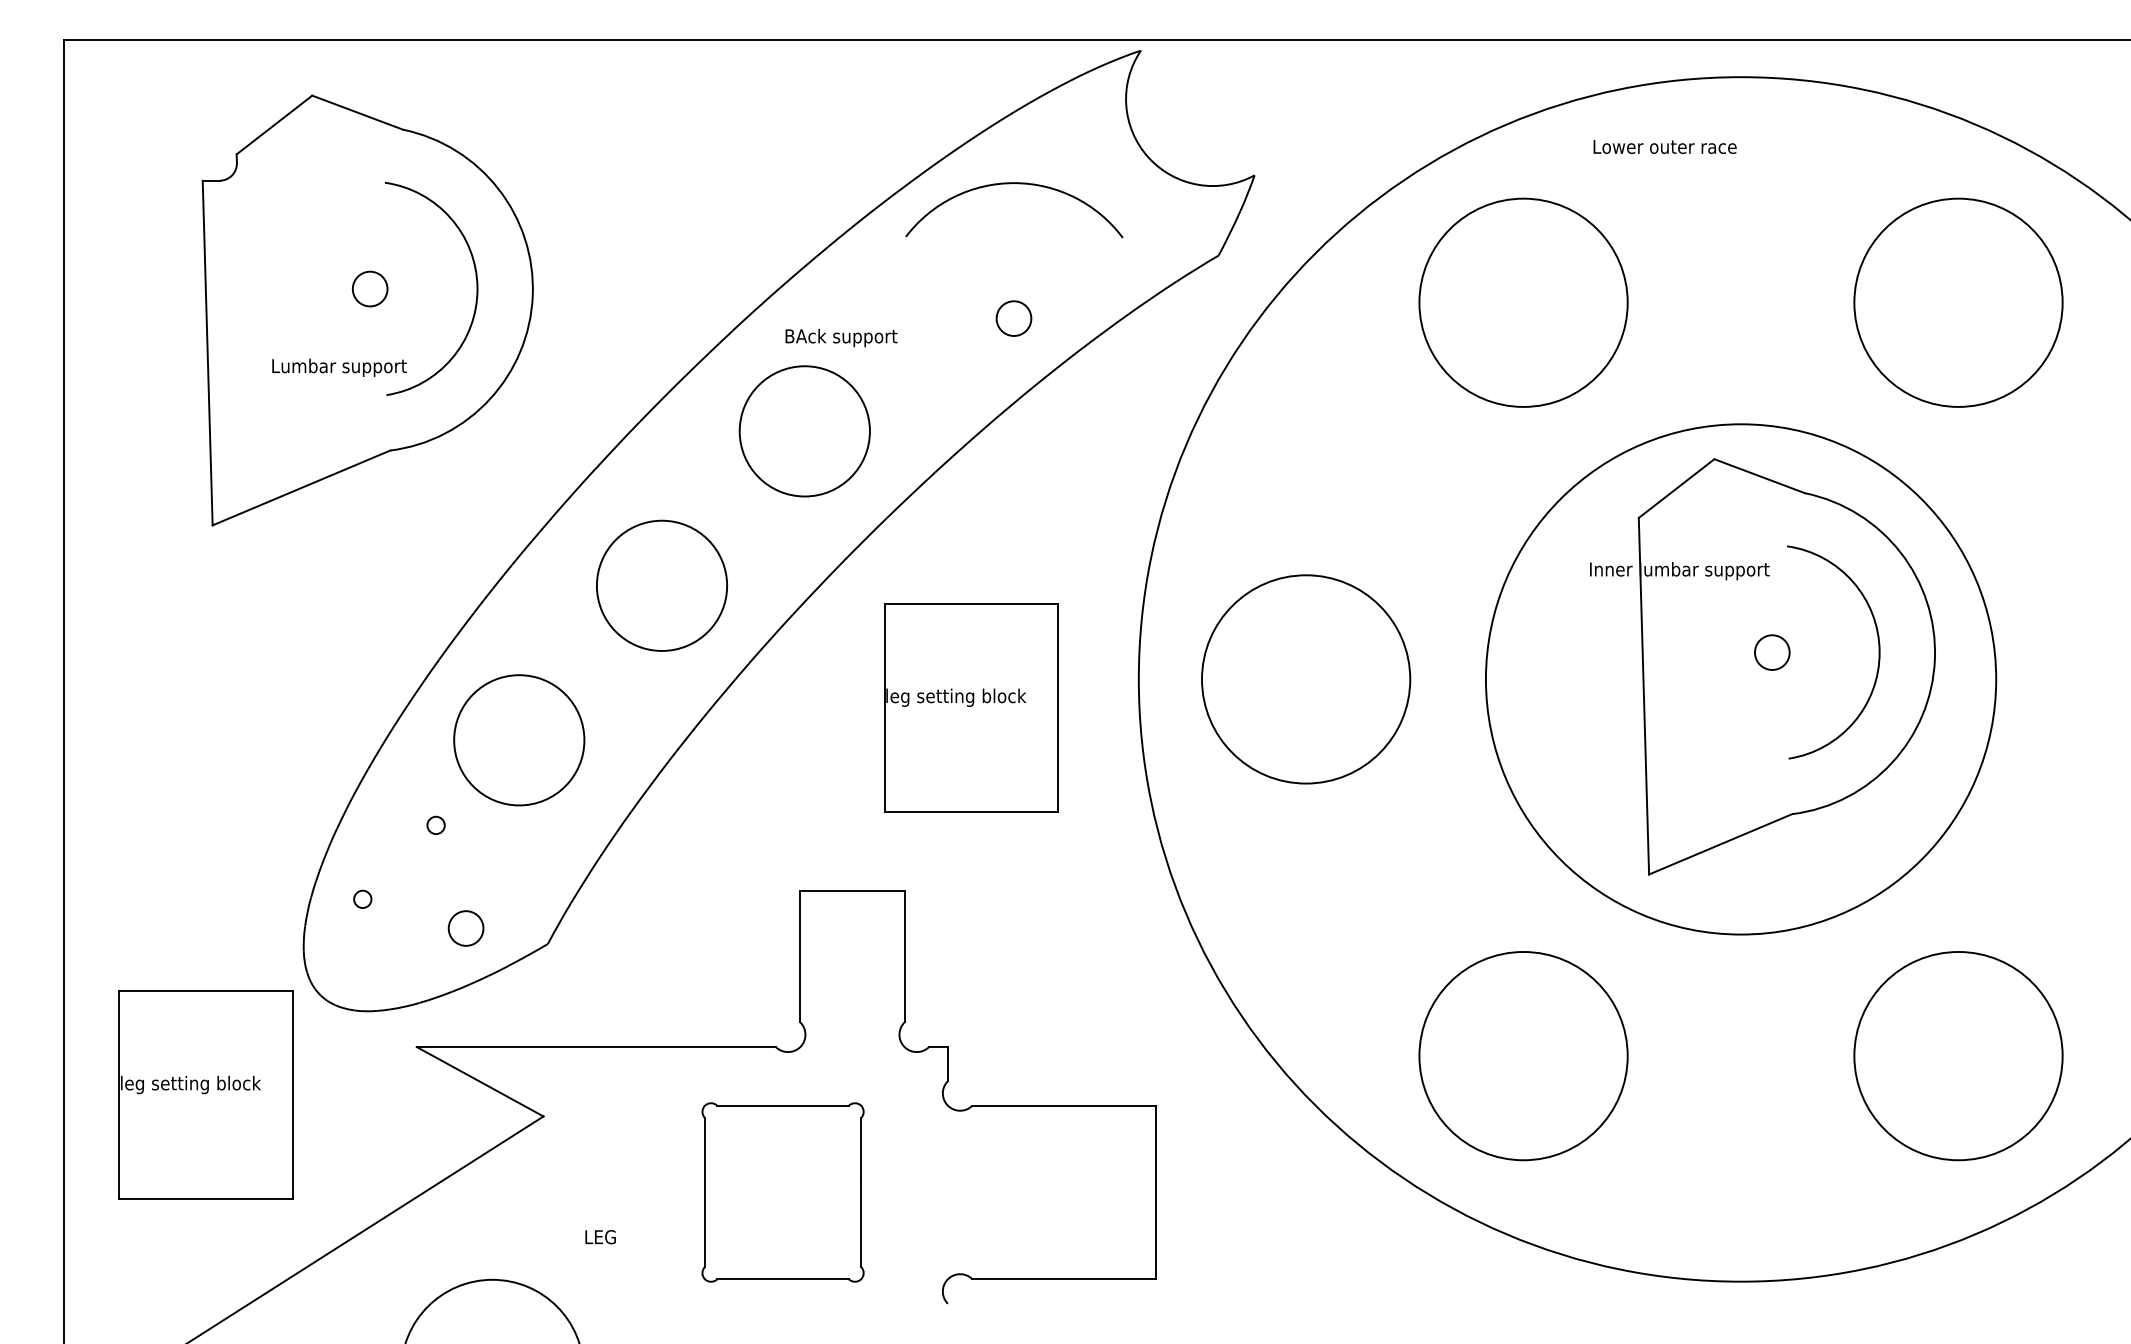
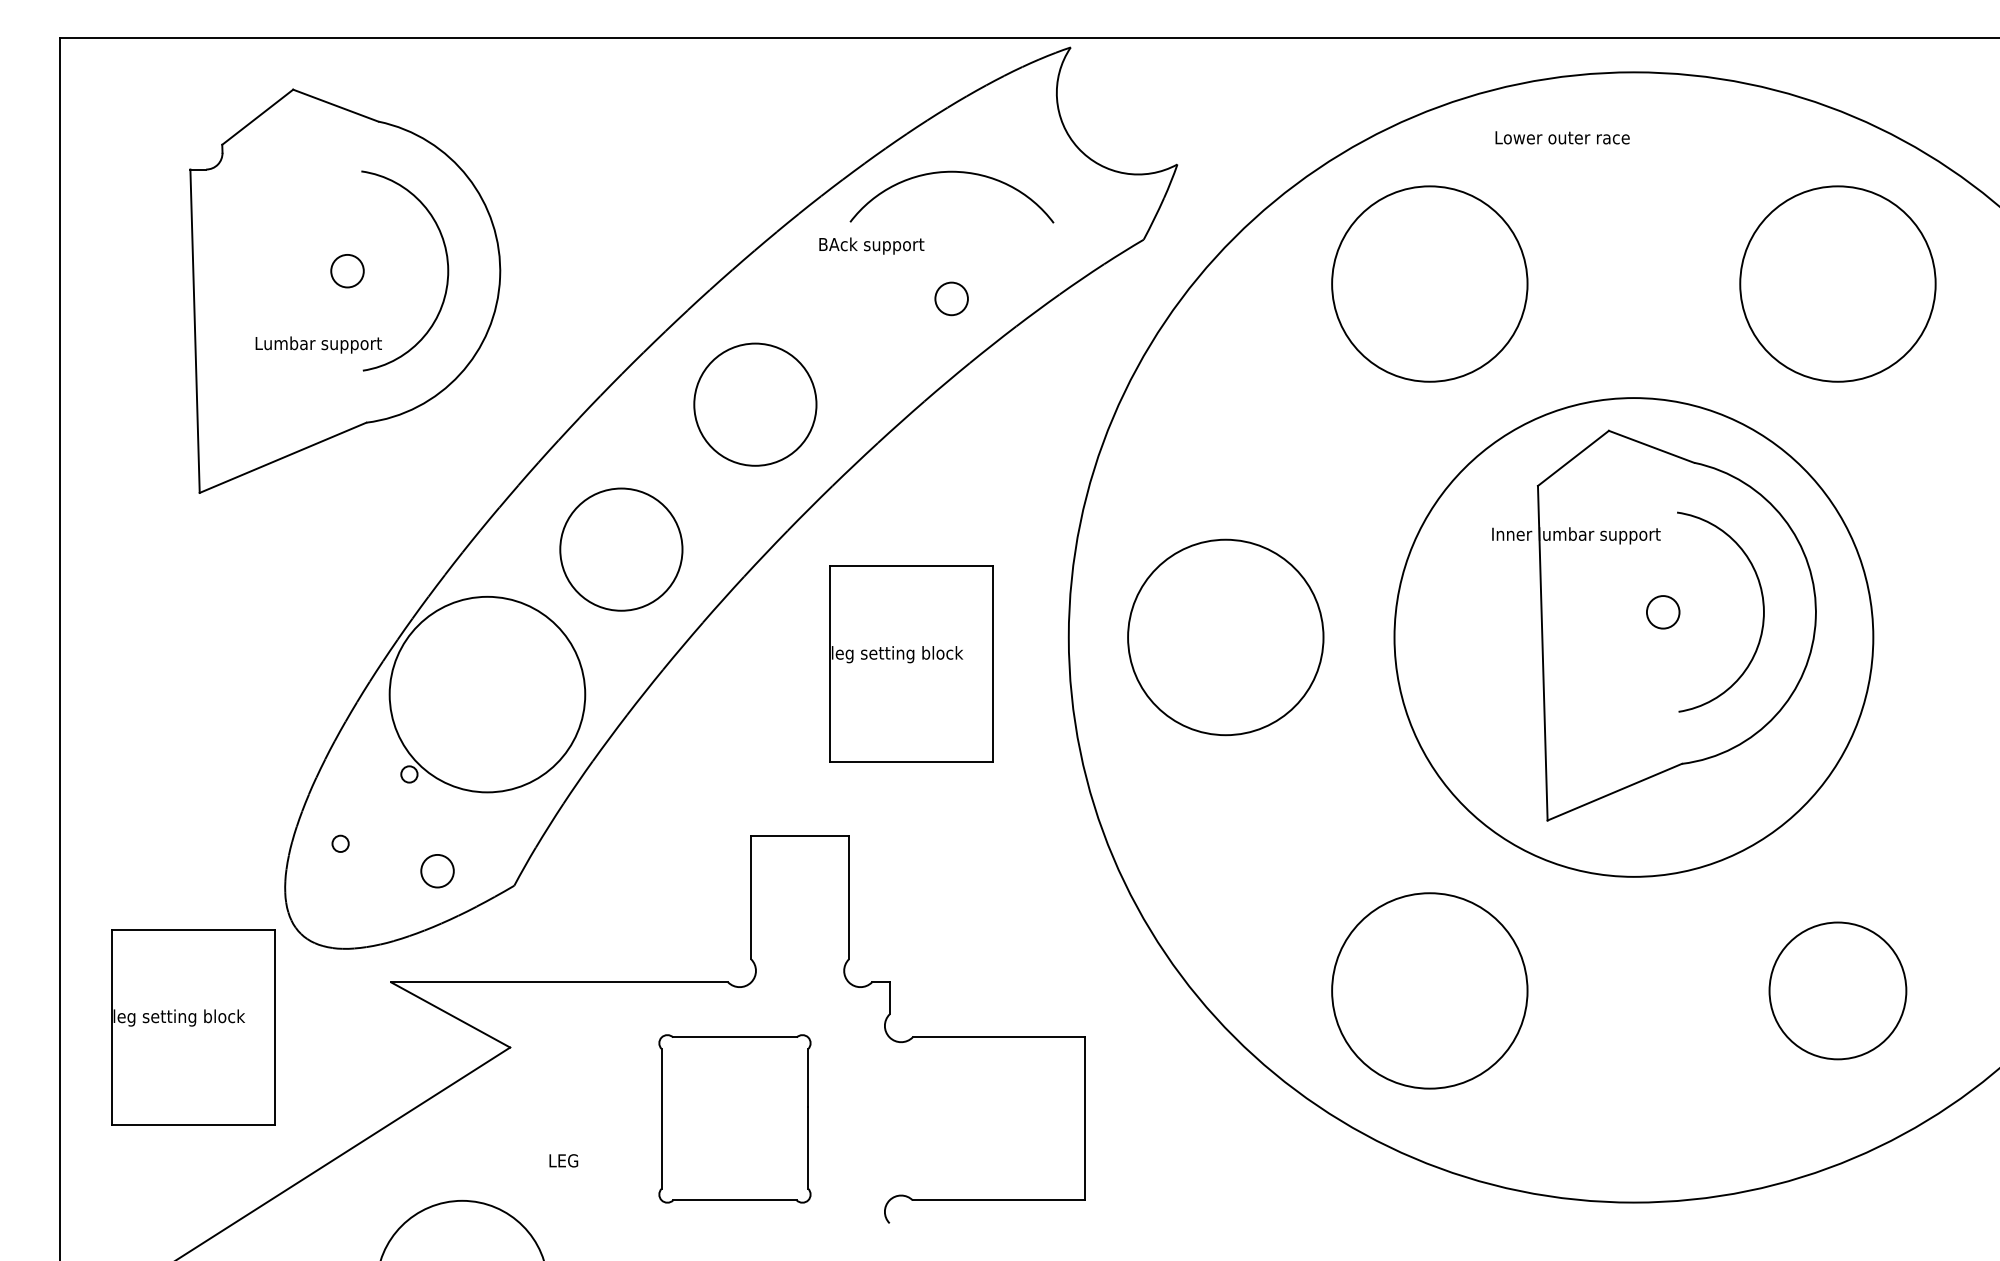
text: (841, 337) -> (871, 245), moved
circle: (519, 740) -> (487, 694), size x1.6
circle: (1958, 1055) -> (1837, 990), size x0.7

